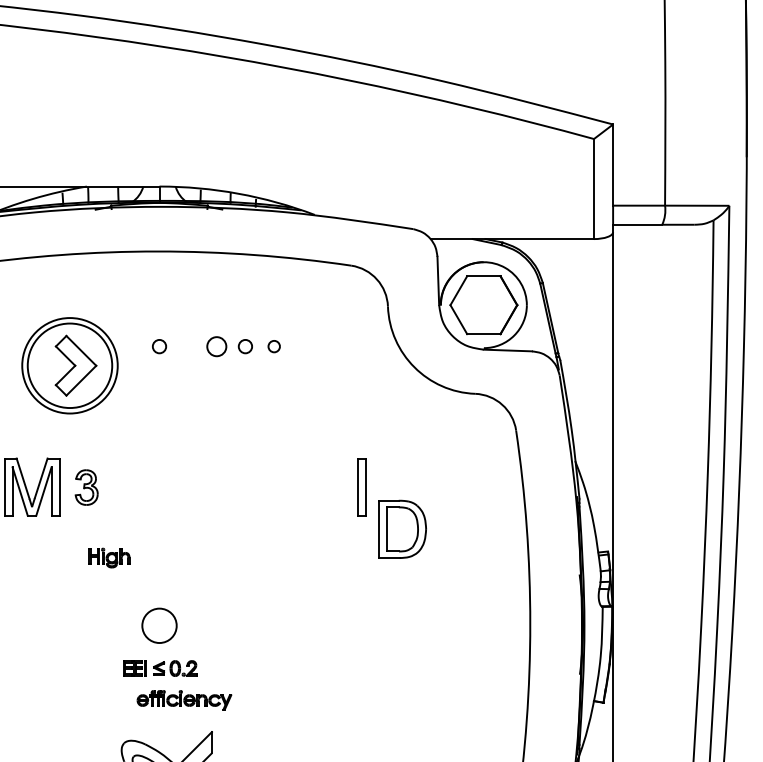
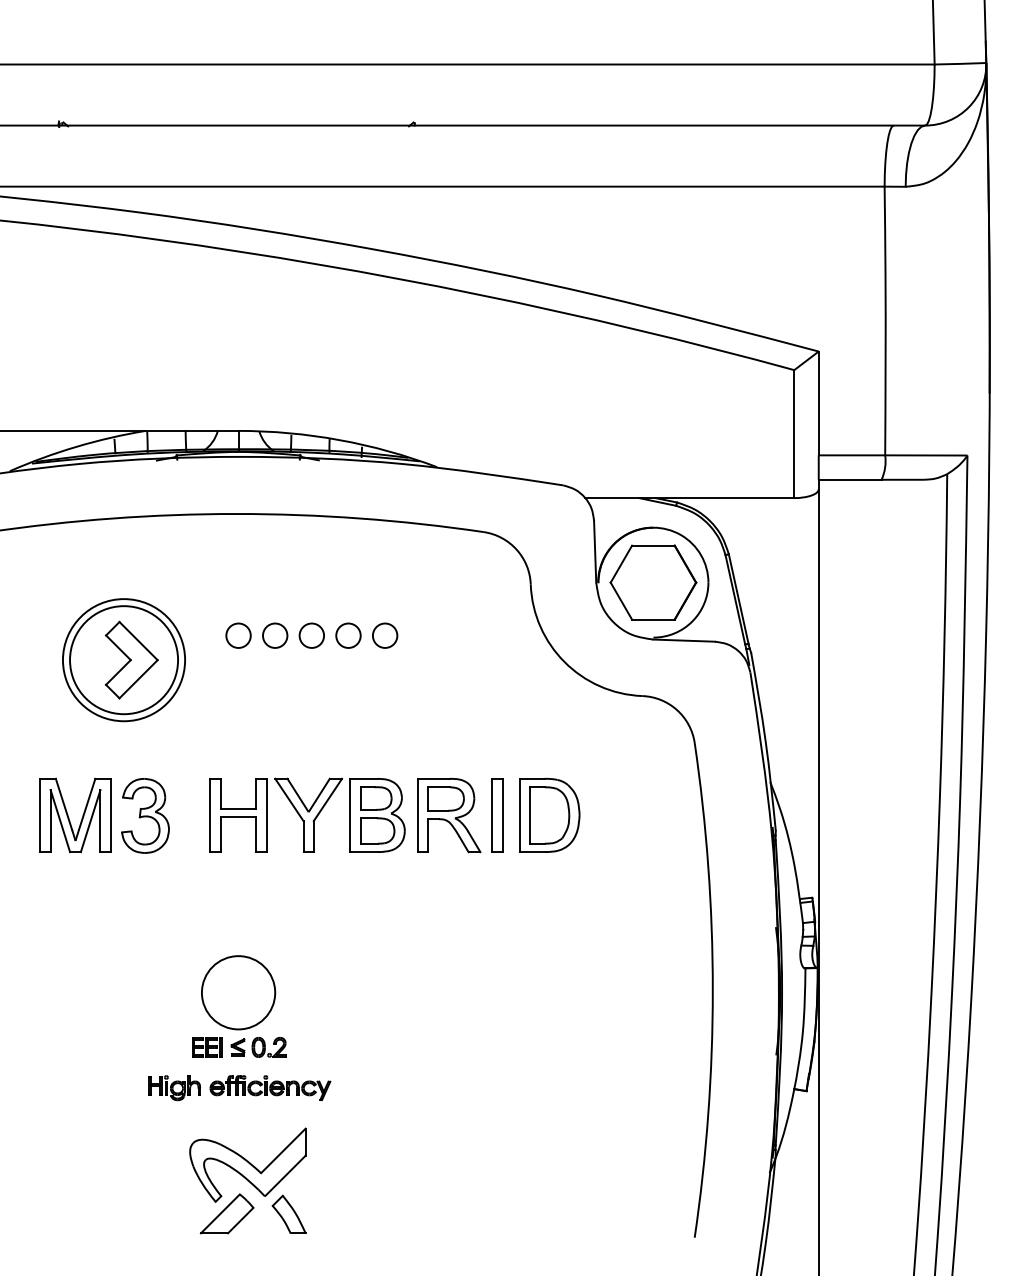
circle: (159, 346) -> (238, 635), size x1.43
circle: (188, 346) -> (275, 635), added
circle: (245, 346) -> (348, 635), size x1.43
circle: (274, 346) -> (385, 635), size x1.67
part: (213, 486) -> (307, 814), added
part: (86, 487) -> (145, 815), size x1.67
part: (324, 487) -> (449, 815), added
part: (402, 529) -> (549, 815), moved
part: (109, 558) -> (174, 1088), moved
circle: (159, 625) -> (238, 992), size x1.67

